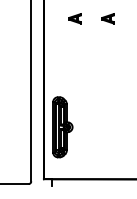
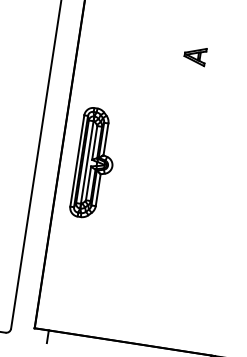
part: (74, 18) -> (134, 46), removed
part: (62, 127) -> (94, 163), moved

